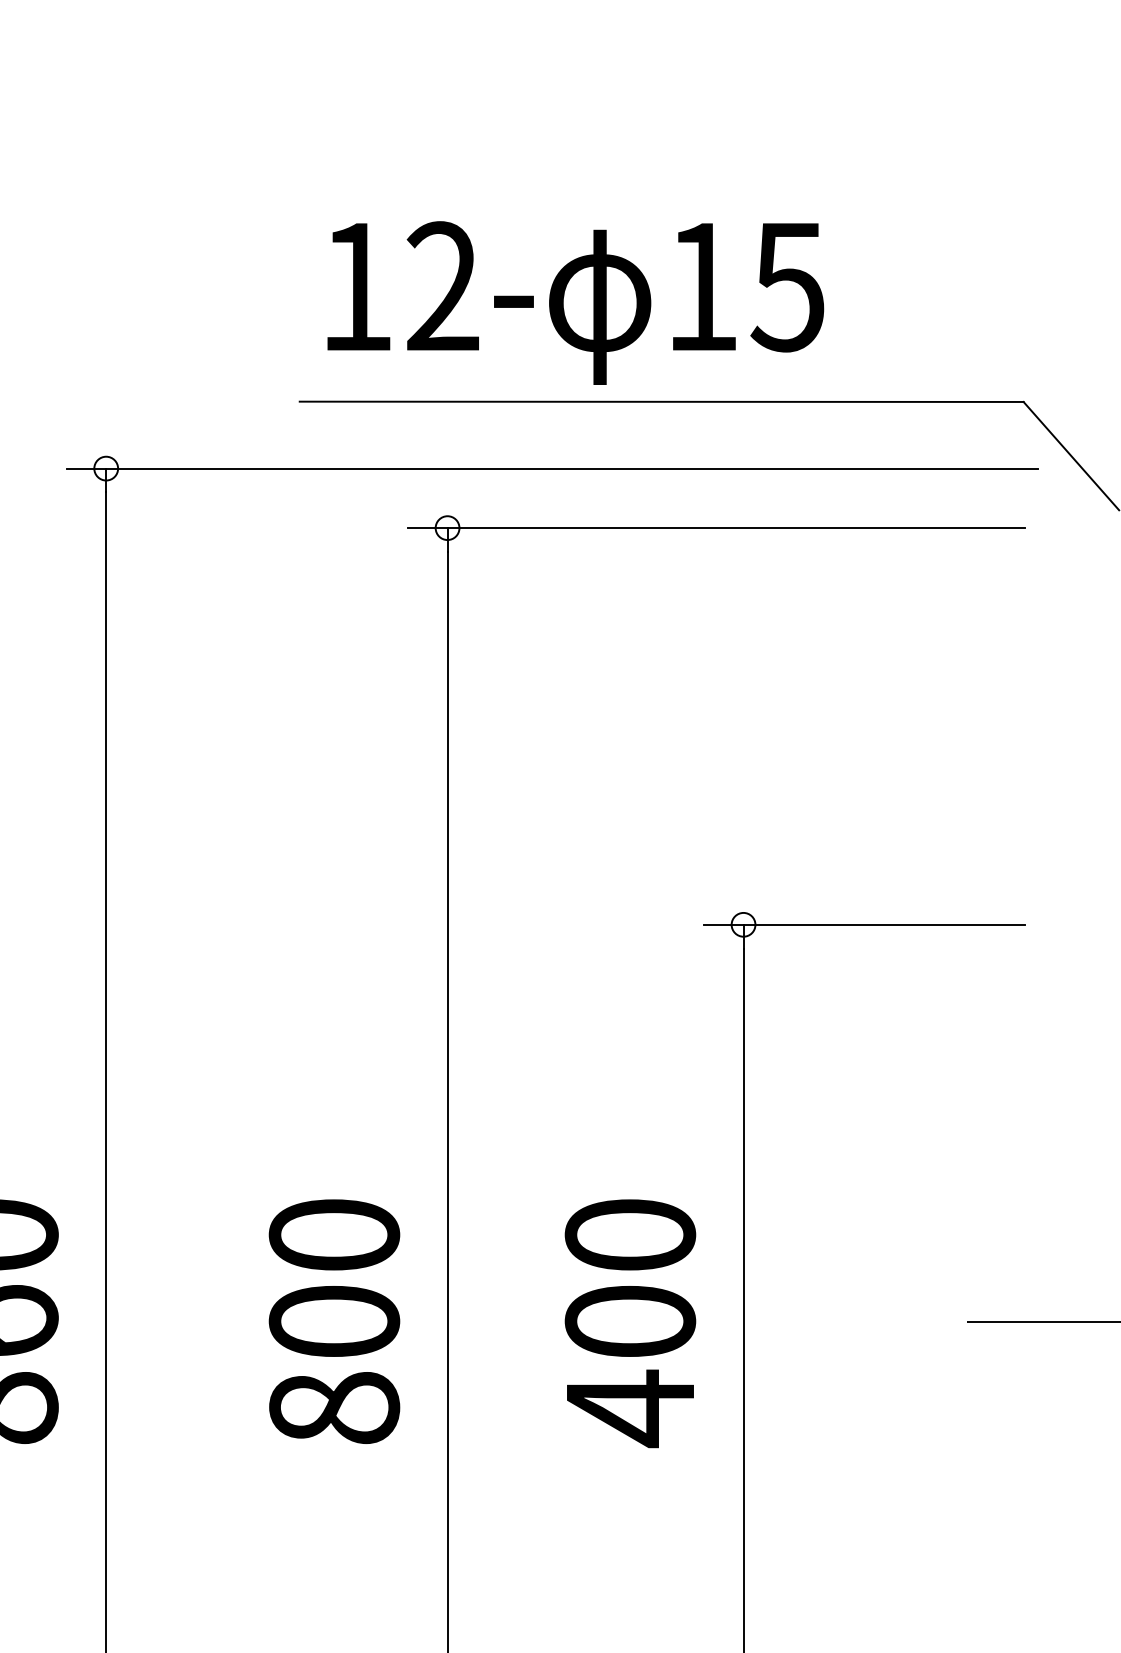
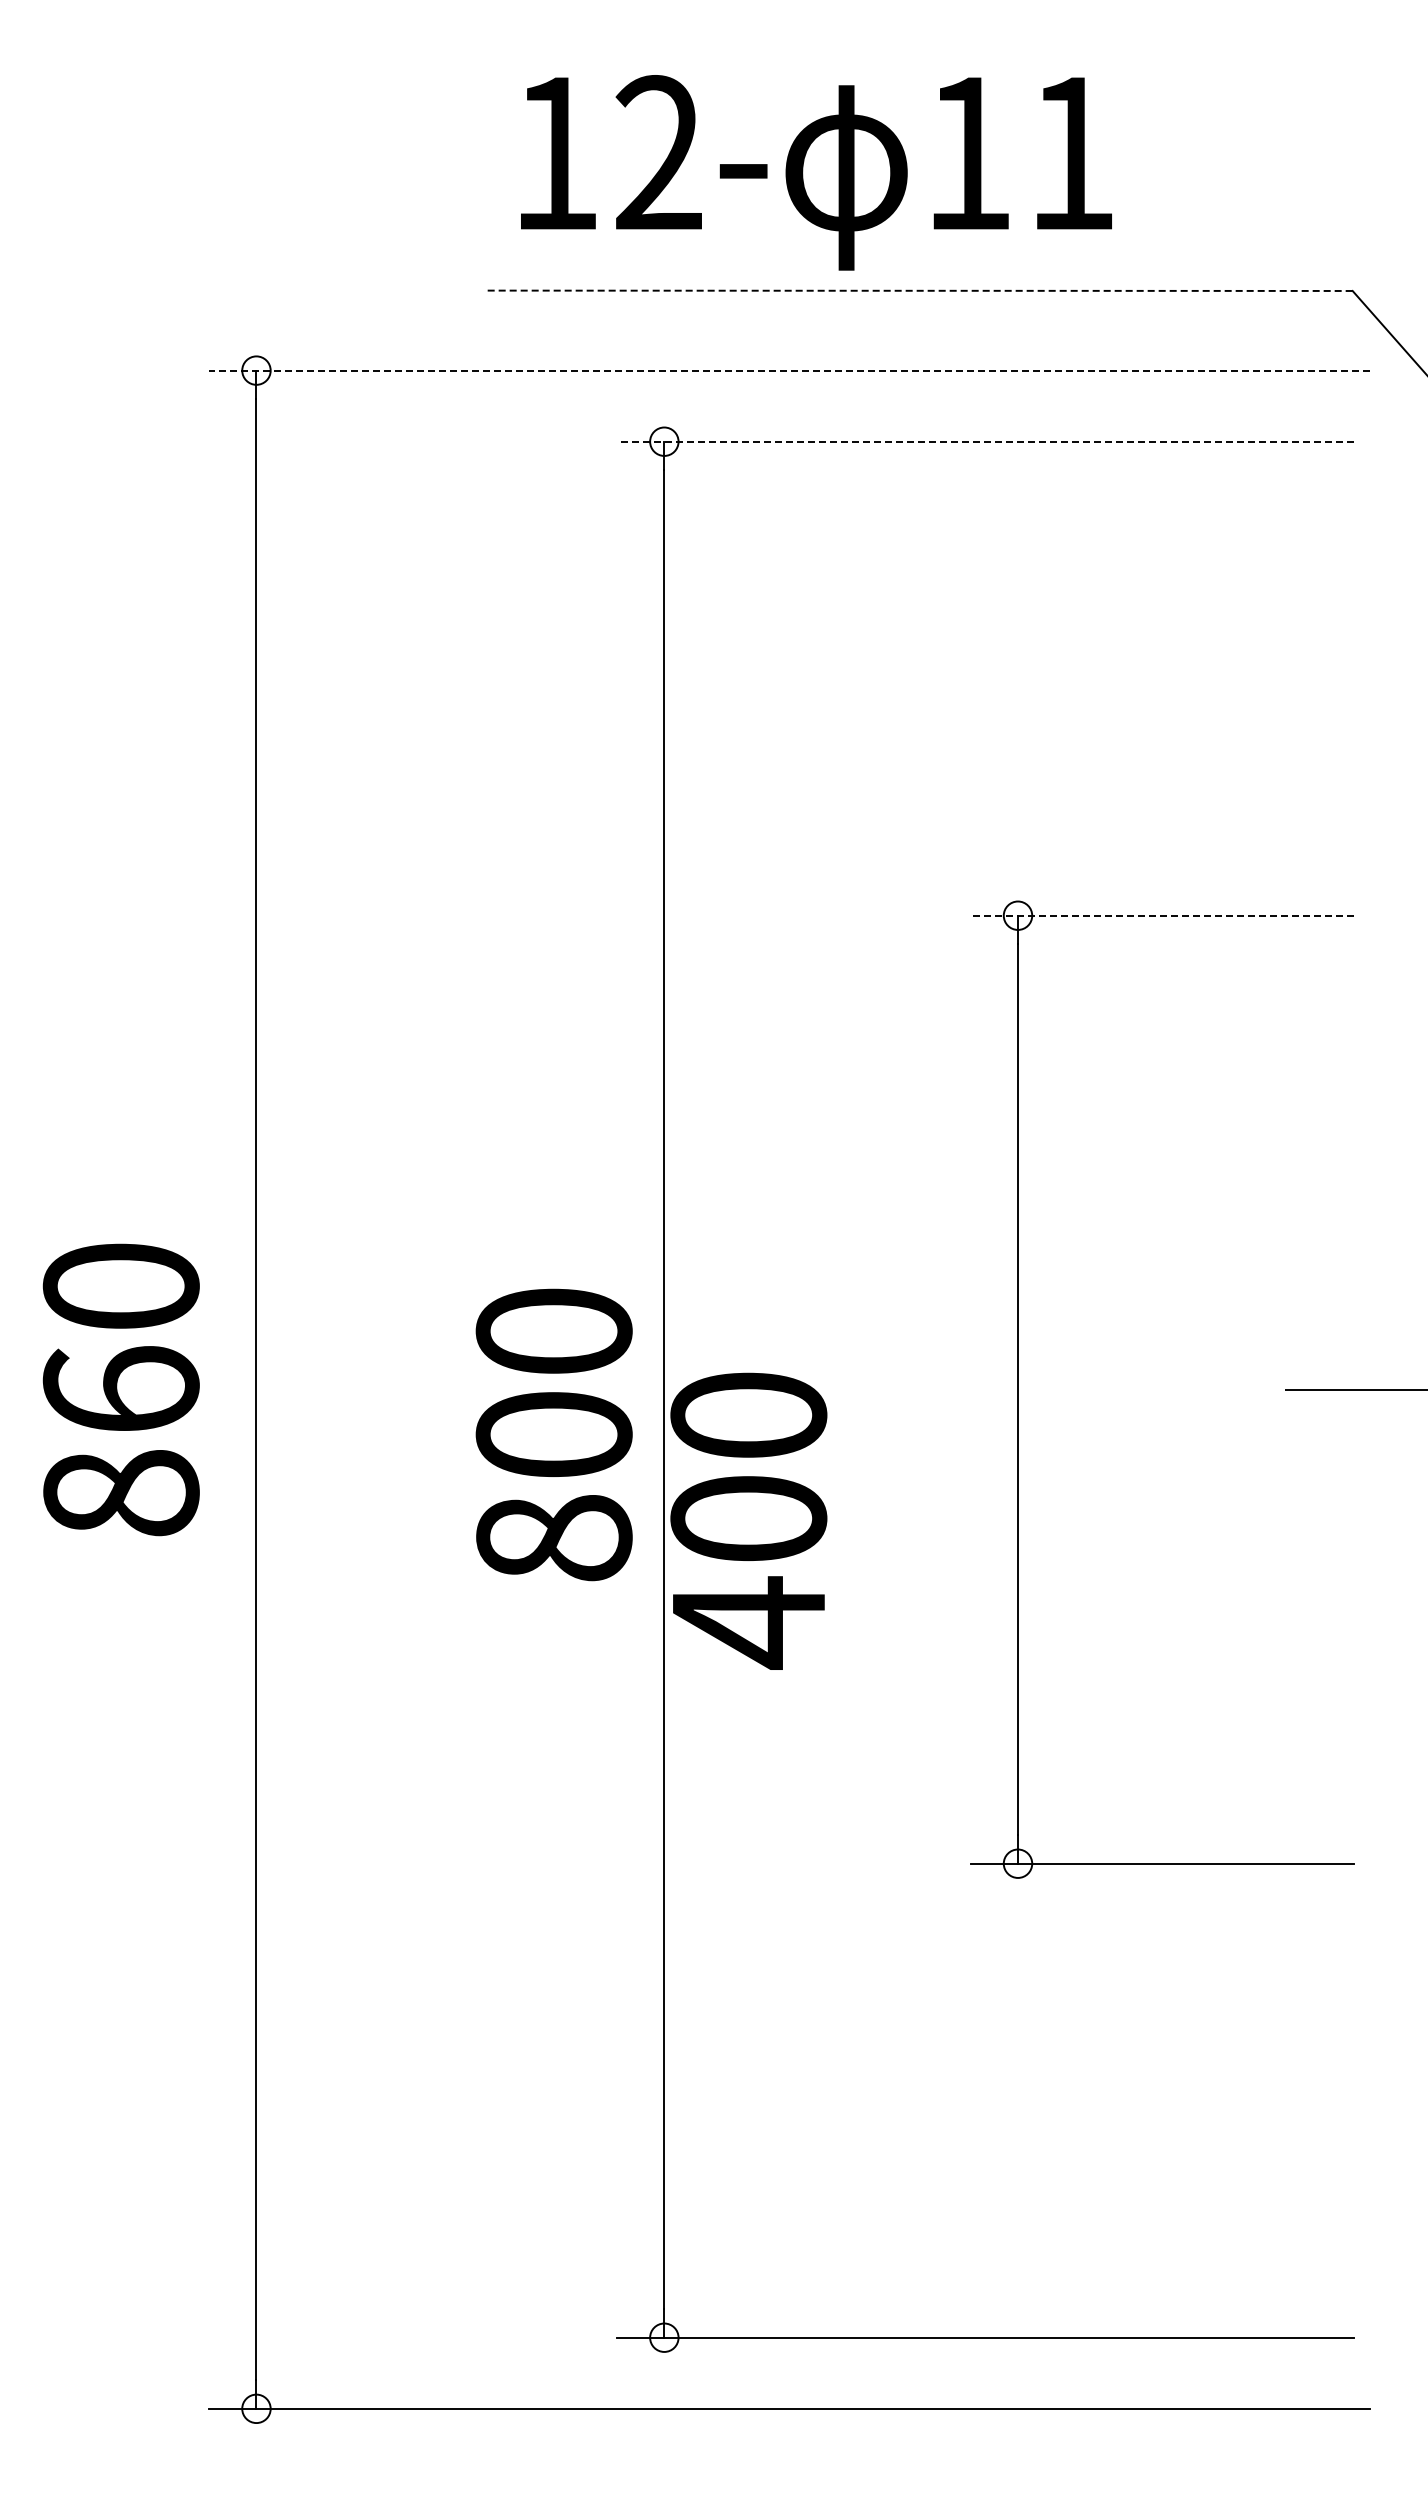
text: (787, 287) -> (1070, 154), 15 -> 11
line: (661, 401) -> (919, 290), solid -> dashed
line: (552, 468) -> (789, 370), solid -> dashed
line: (716, 527) -> (985, 441), solid -> dashed
line: (864, 924) -> (1162, 915), solid -> dashed
text: (333, 1321) -> (553, 1434), moved
text: (630, 1322) -> (748, 1520), moved

